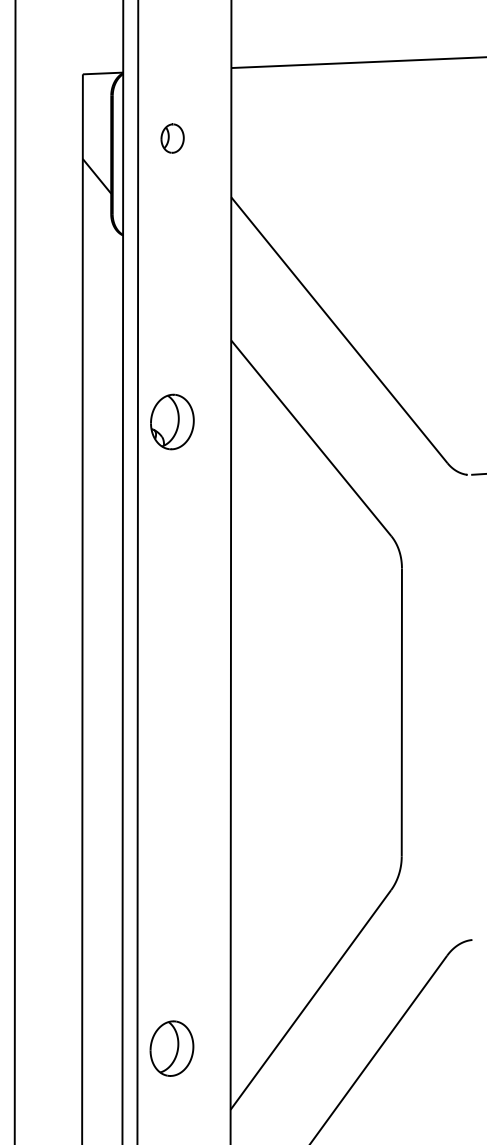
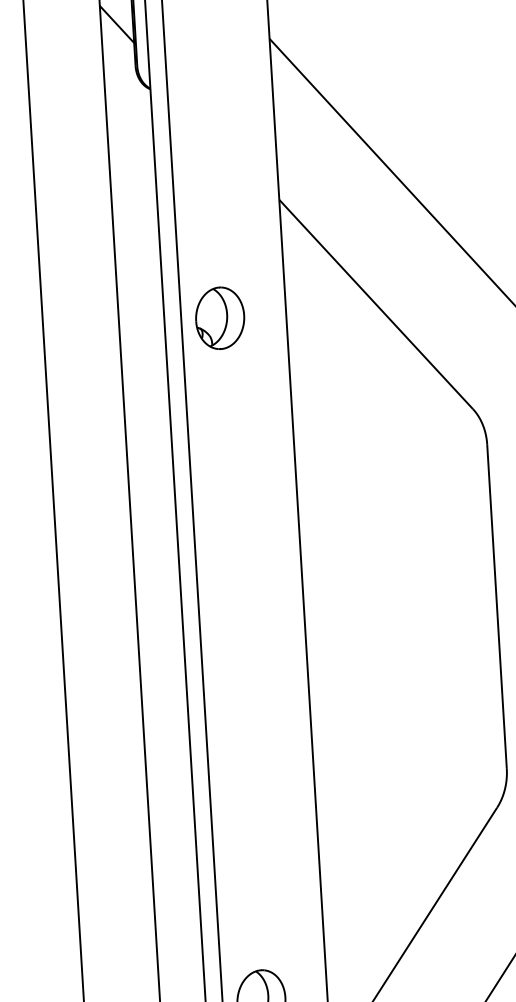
part: (172, 421) -> (220, 317), moved

